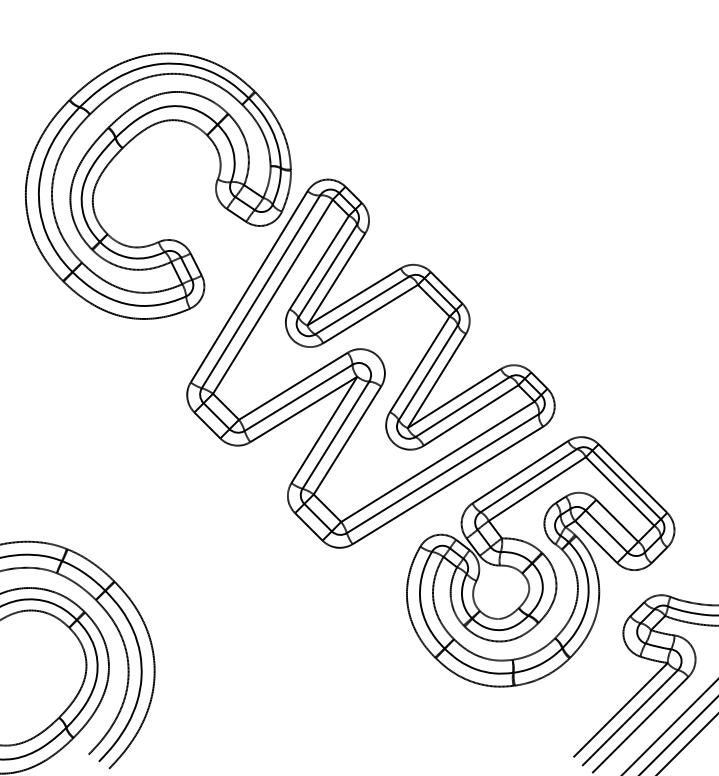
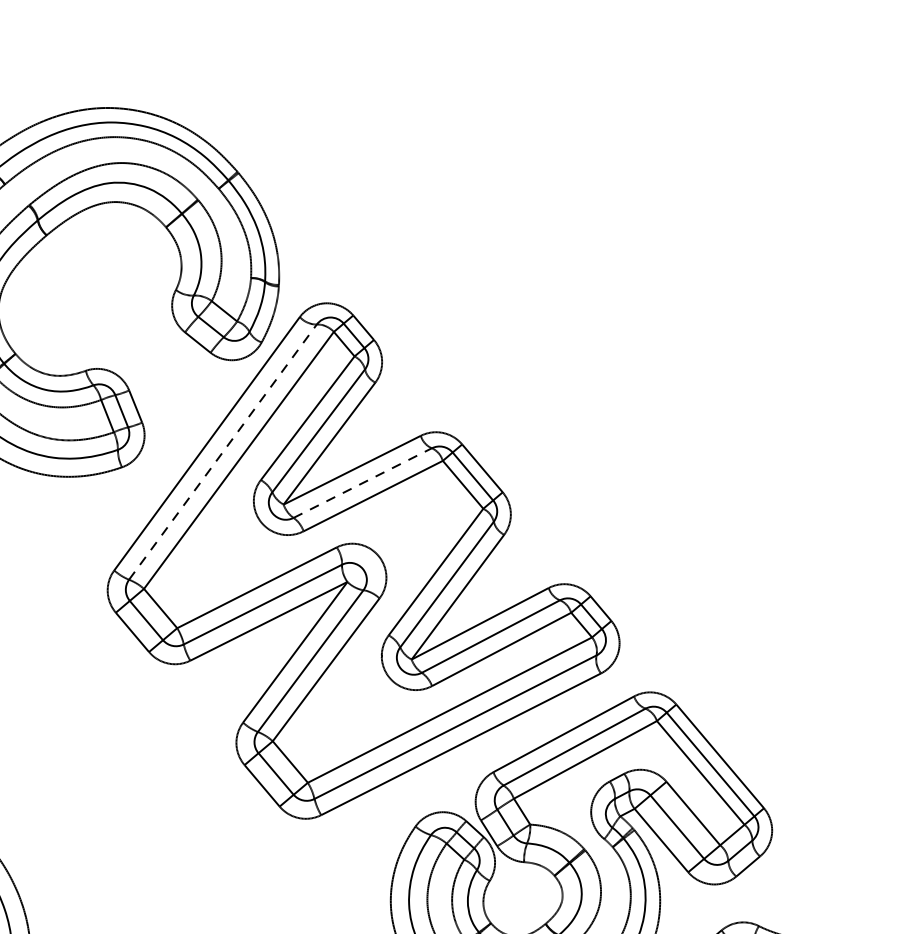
line: (261, 291) -> (223, 451), solid -> dashed
line: (362, 305) -> (362, 483), solid -> dashed

